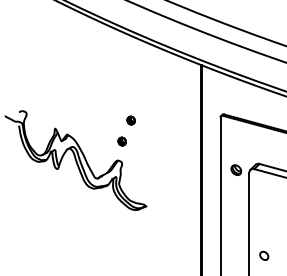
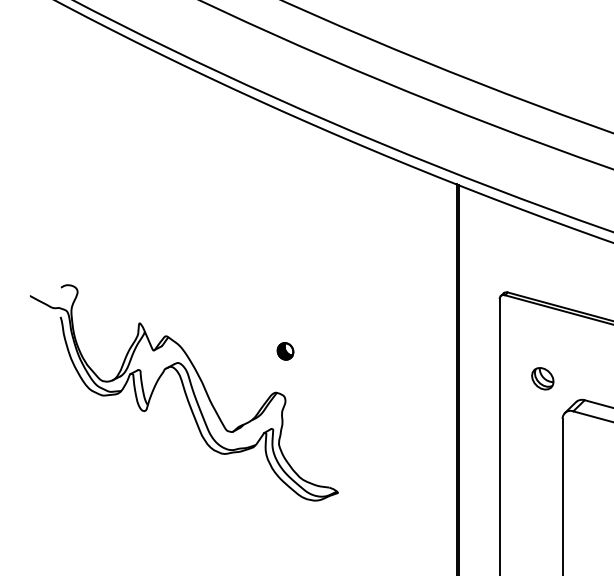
part: (130, 120) -> (303, 305), removed
part: (236, 169) -> (543, 377), moved

